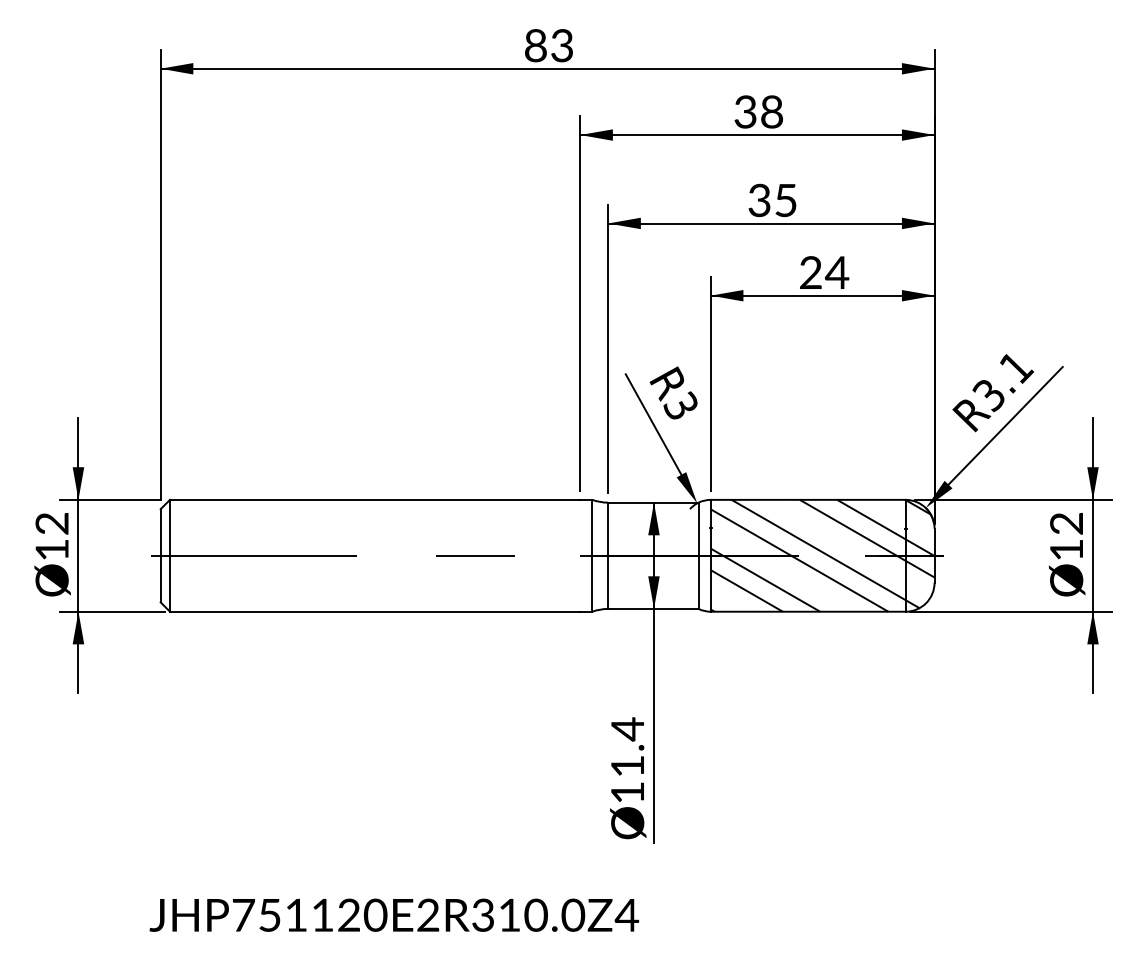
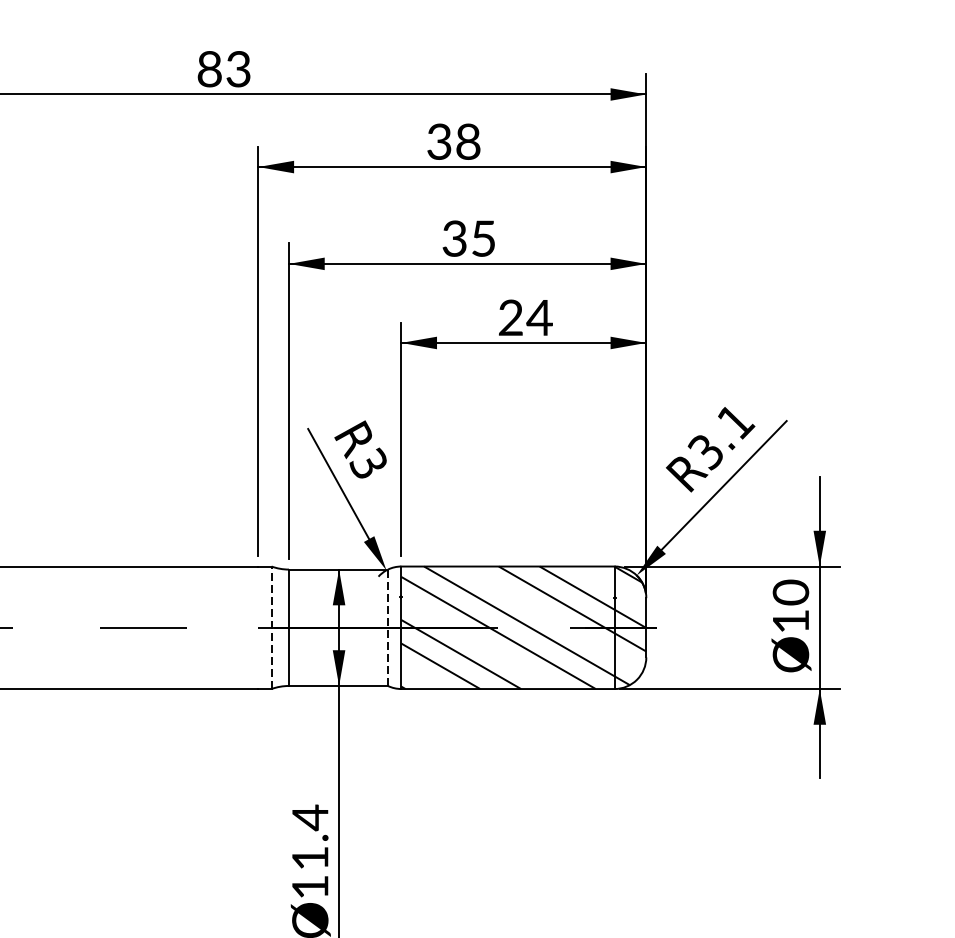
text: (1066, 523) -> (790, 592), 12 -> 10
line: (592, 555) -> (271, 627), solid -> dashed
line: (698, 555) -> (387, 627), solid -> dashed

